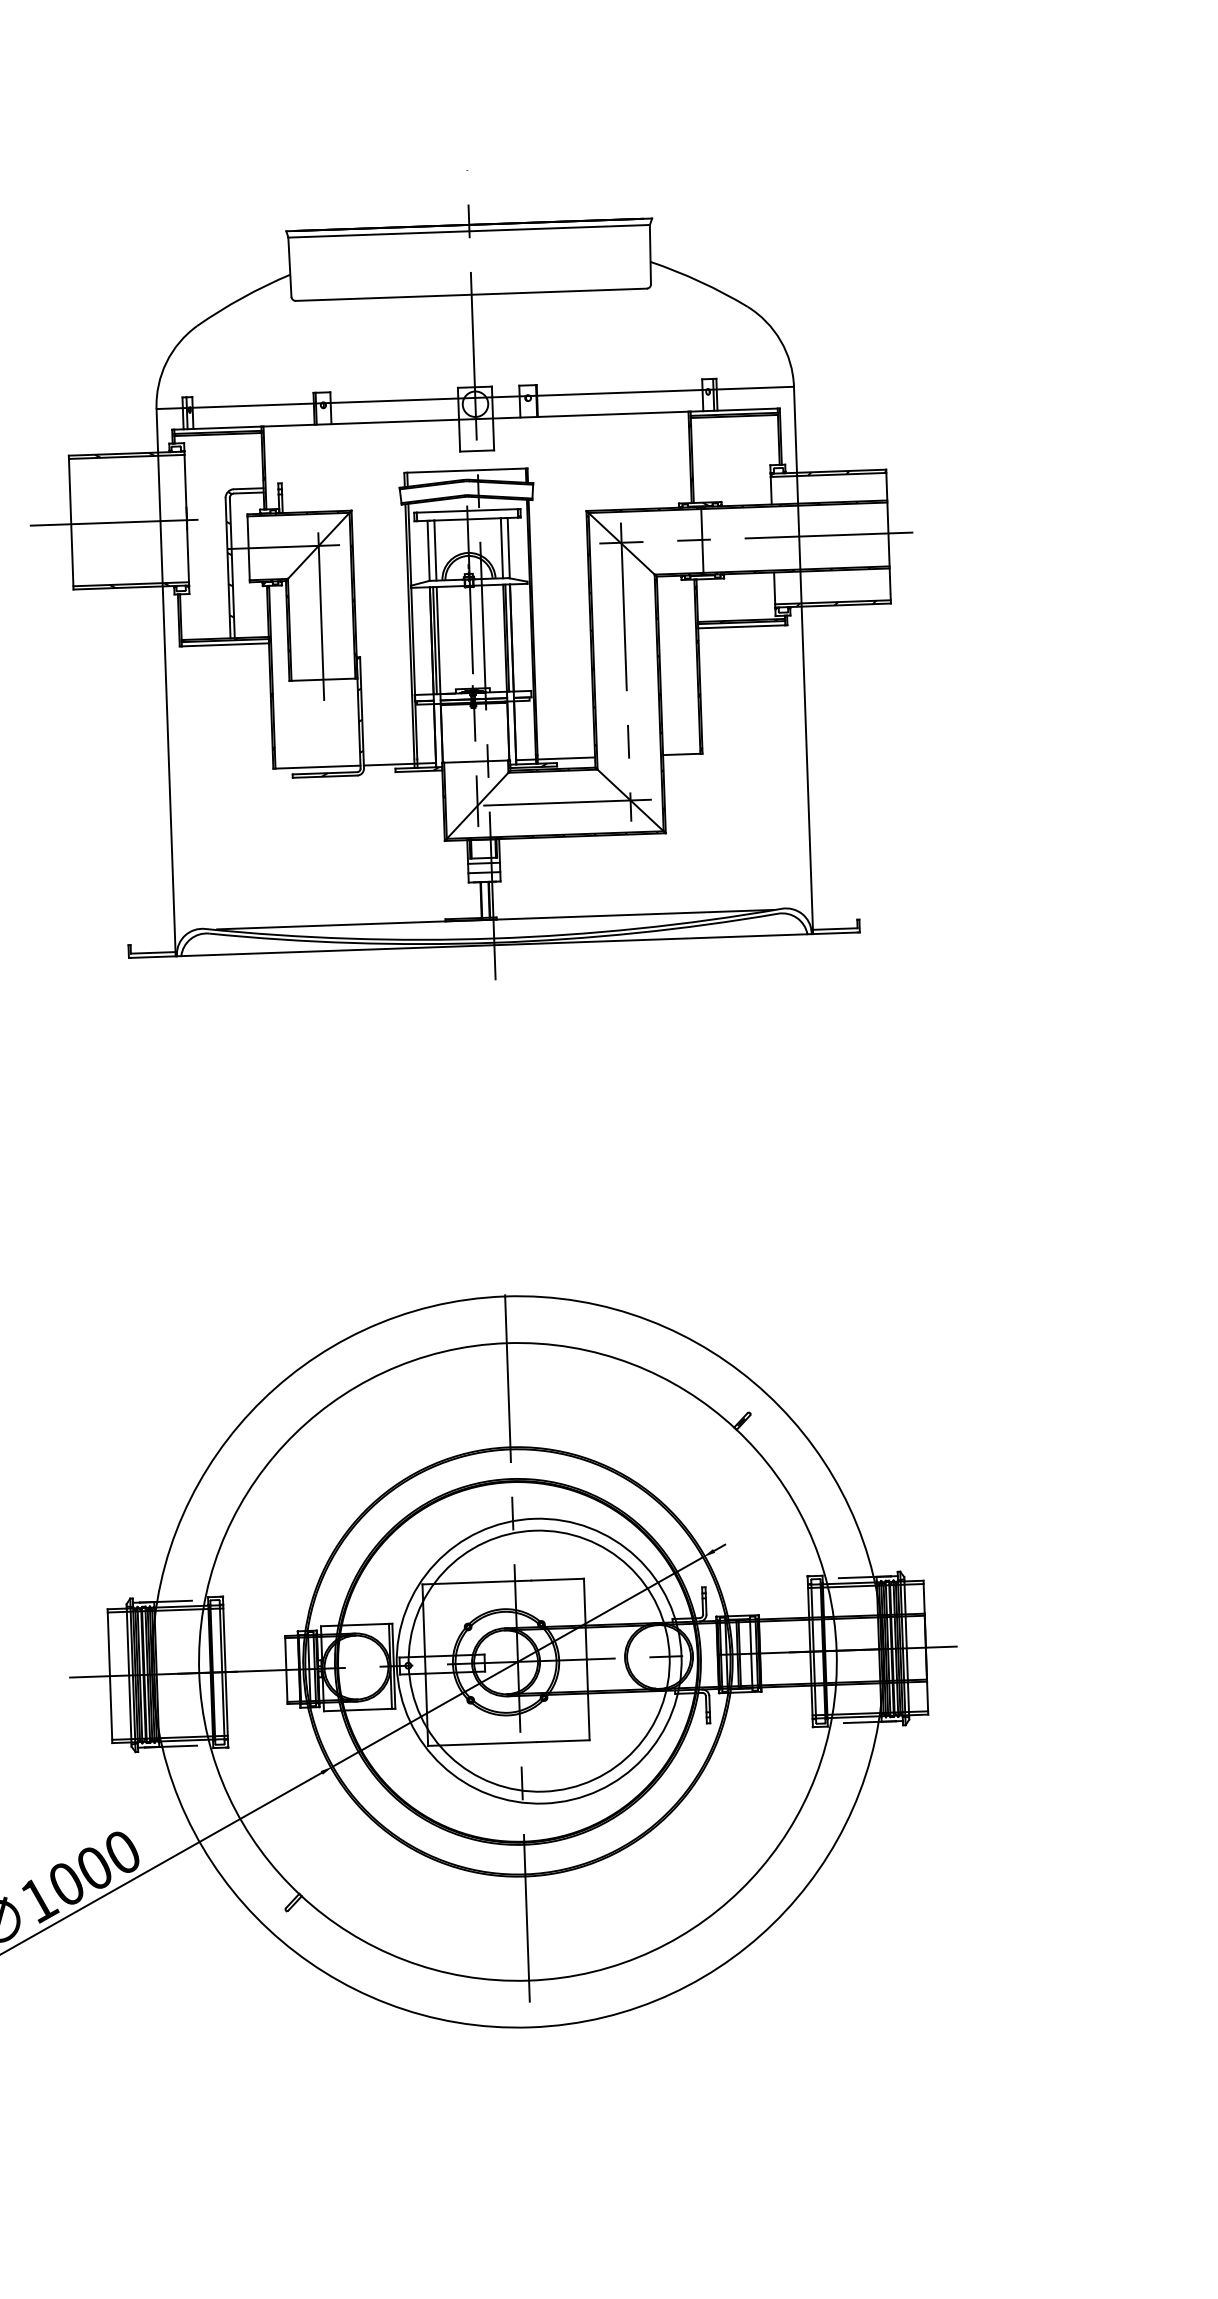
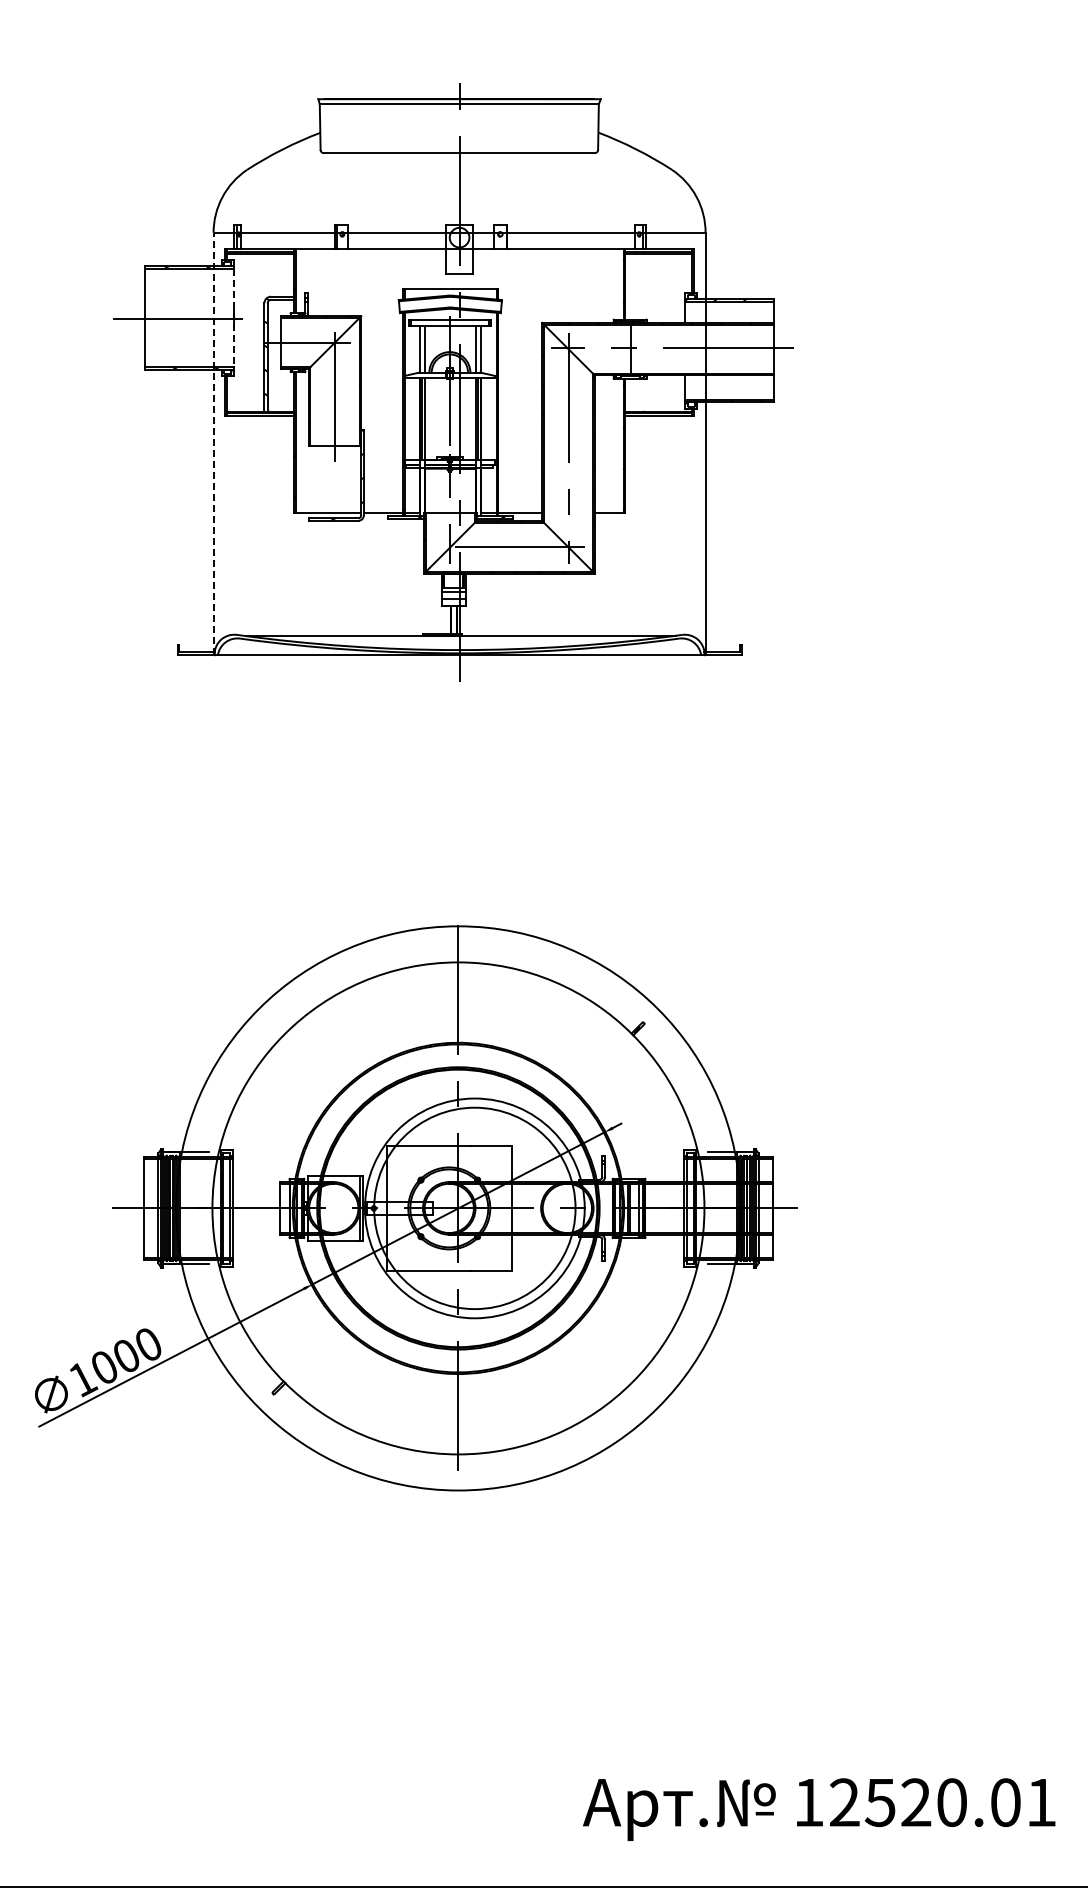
line: (186, 519) -> (233, 318), solid -> dashed
line: (165, 682) -> (213, 443), solid -> dashed

